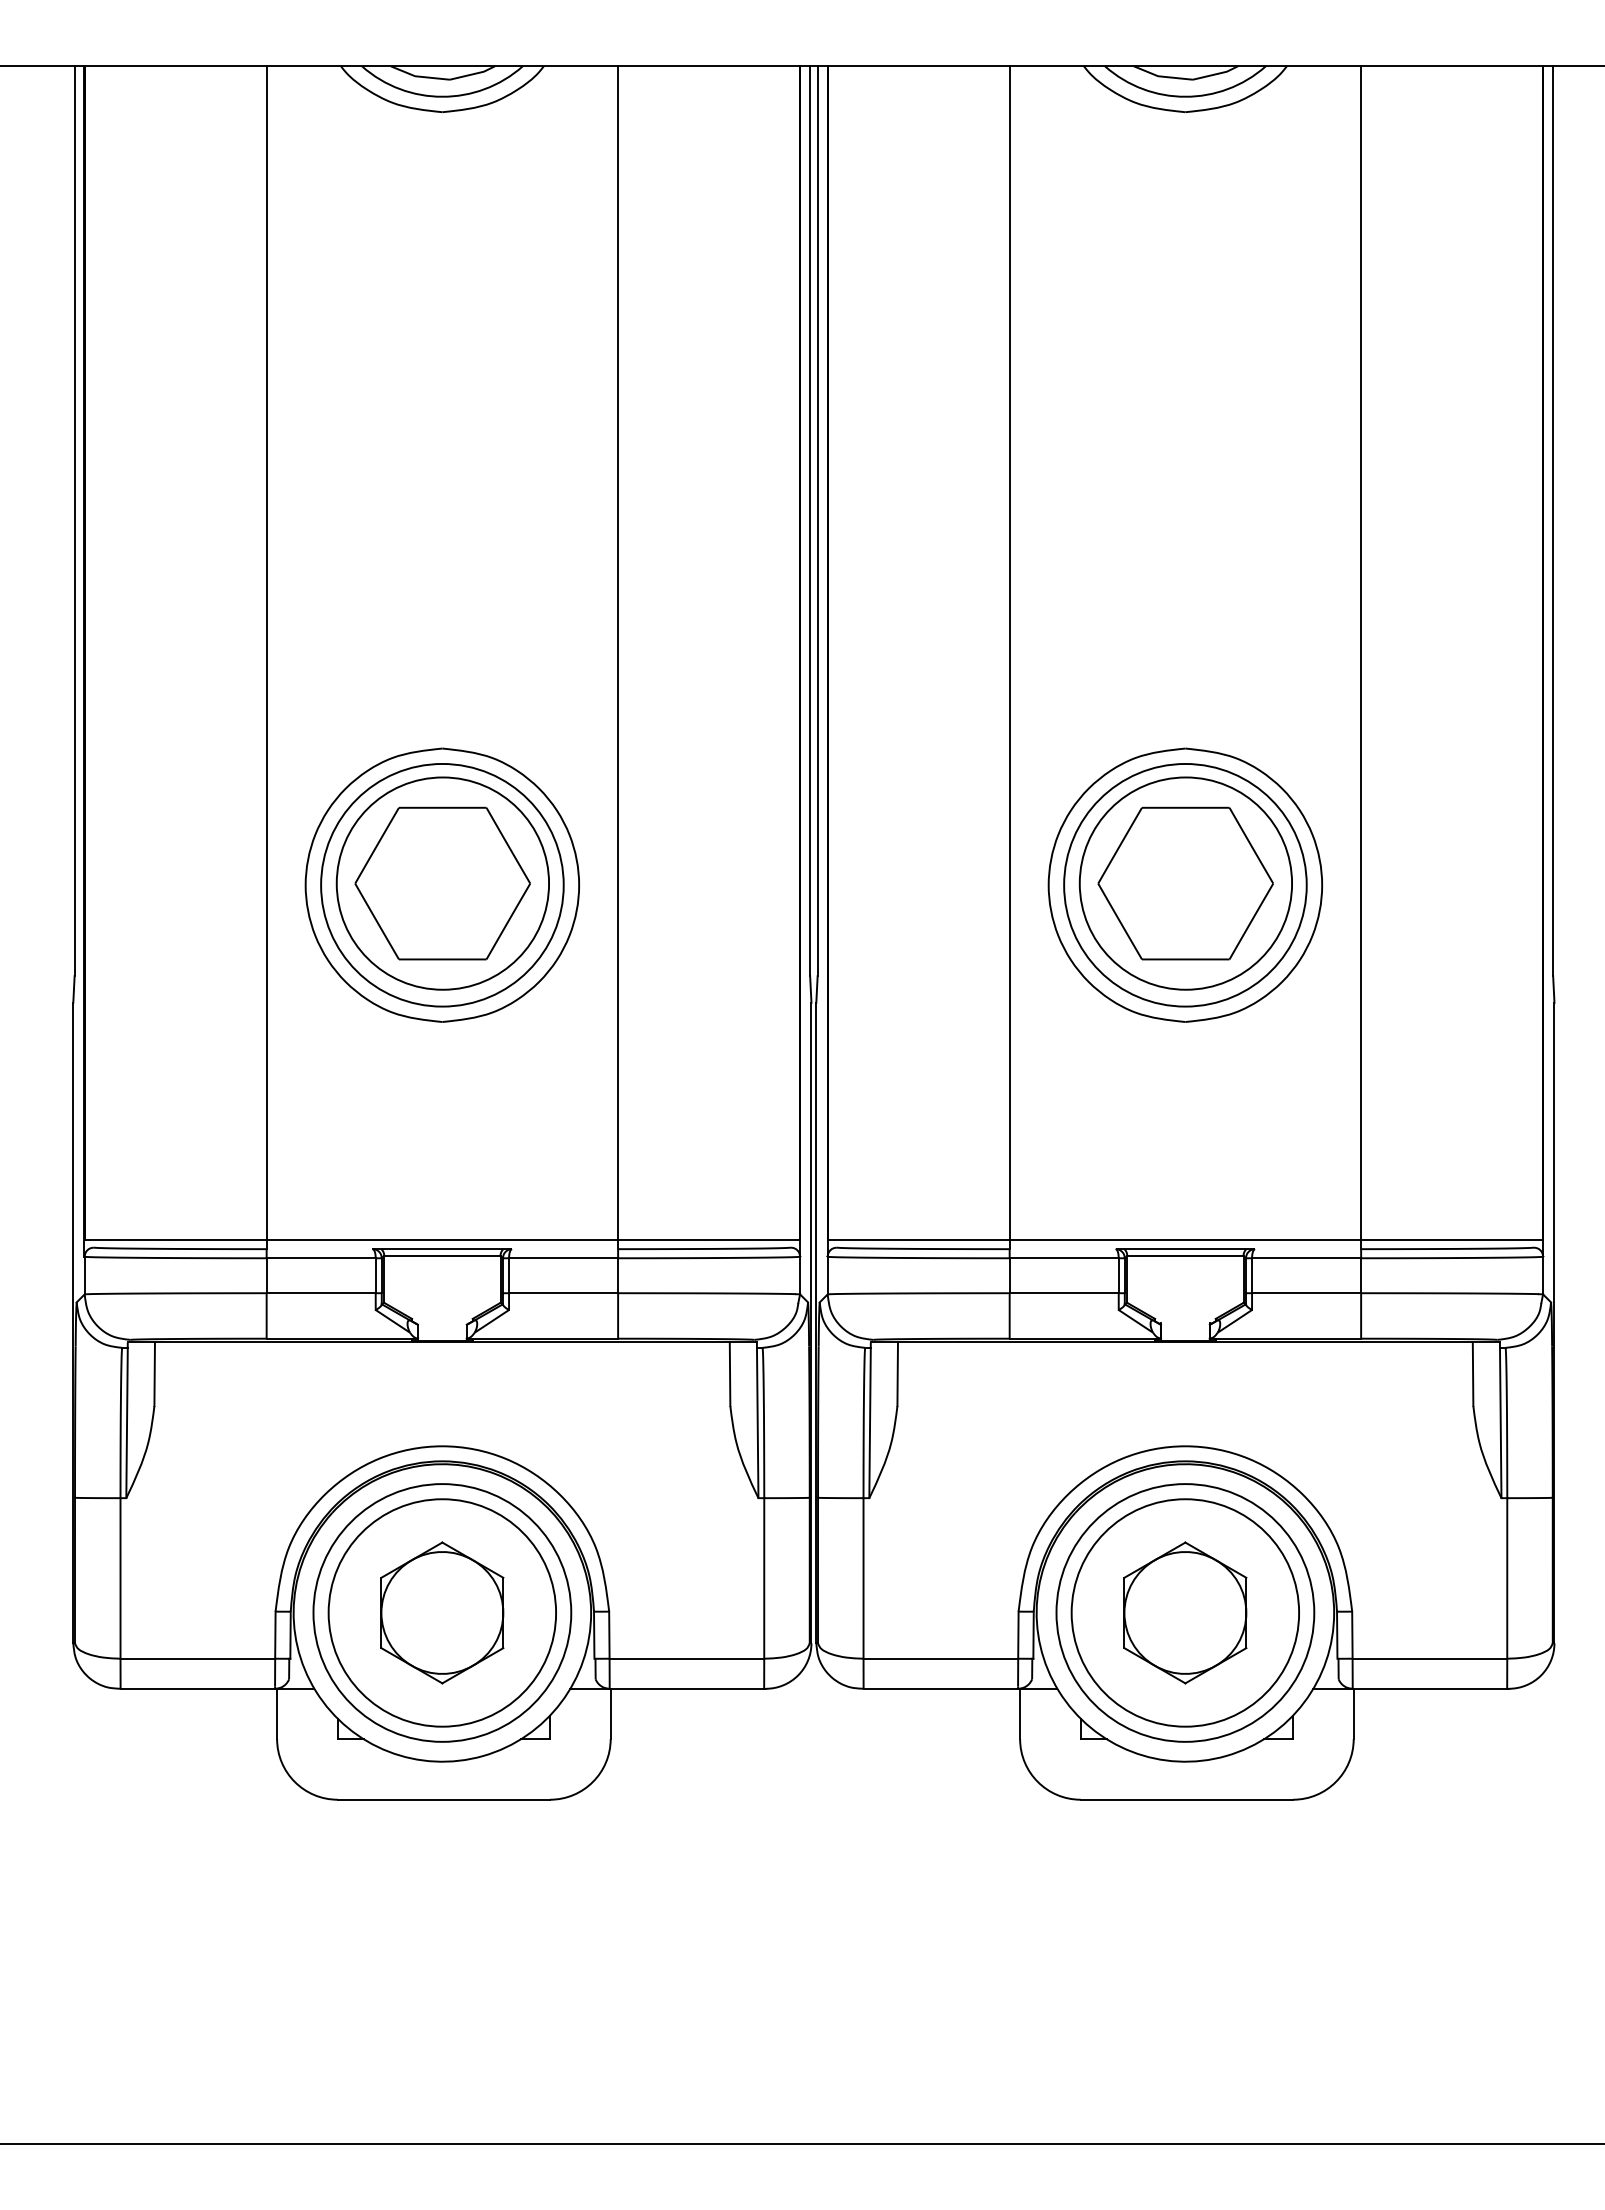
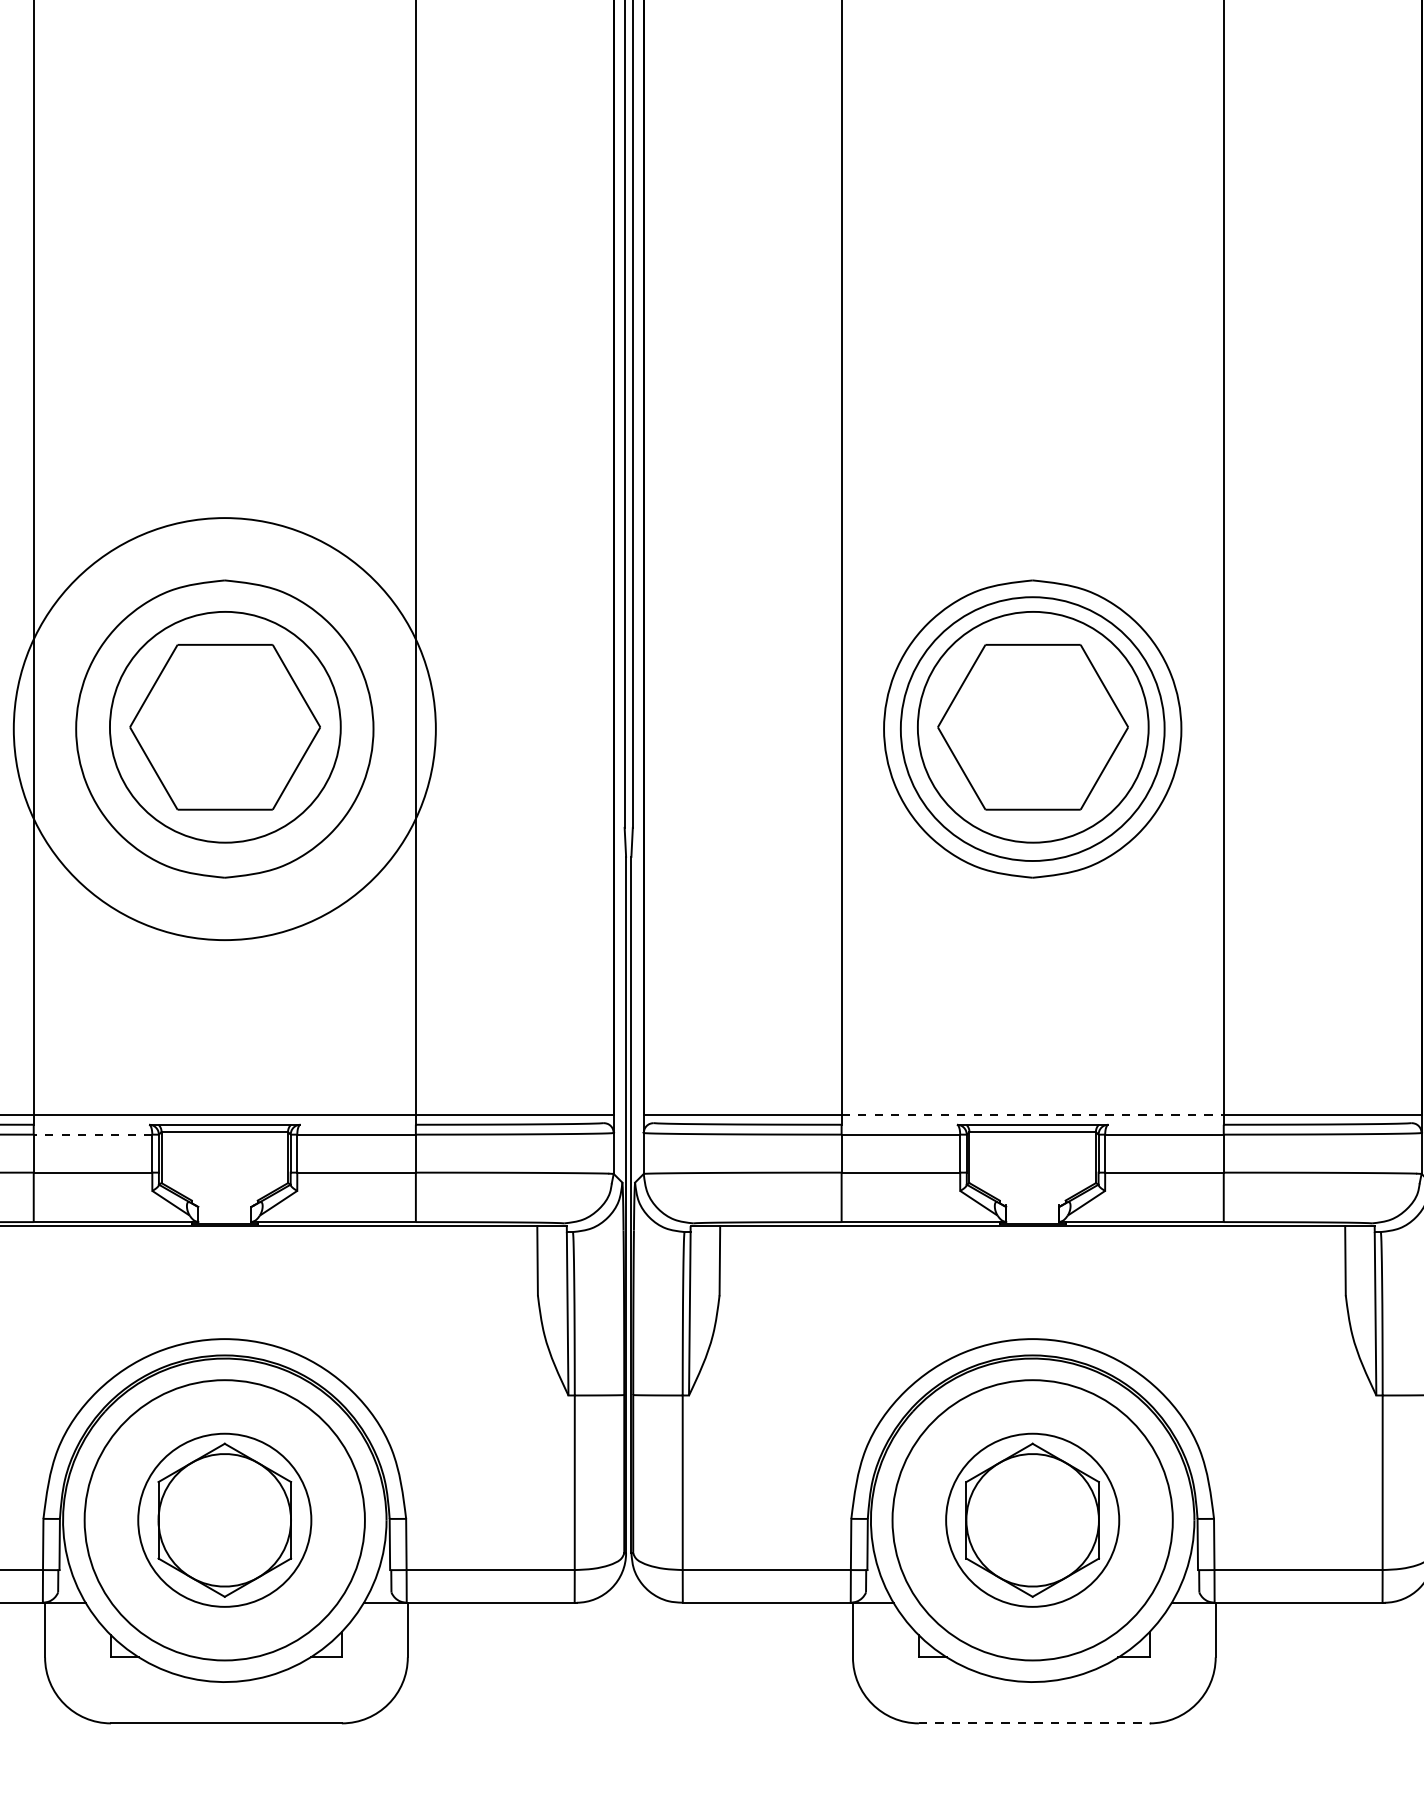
circle: (442, 884) -> (224, 728), size x1.6
line: (1185, 1240) -> (1032, 1115), solid -> dashed
line: (321, 1258) -> (93, 1134), solid -> dashed
circle: (442, 1612) -> (224, 1519), size x0.7
circle: (1185, 1612) -> (1032, 1519), size x0.7
line: (1187, 1799) -> (1034, 1723), solid -> dashed

